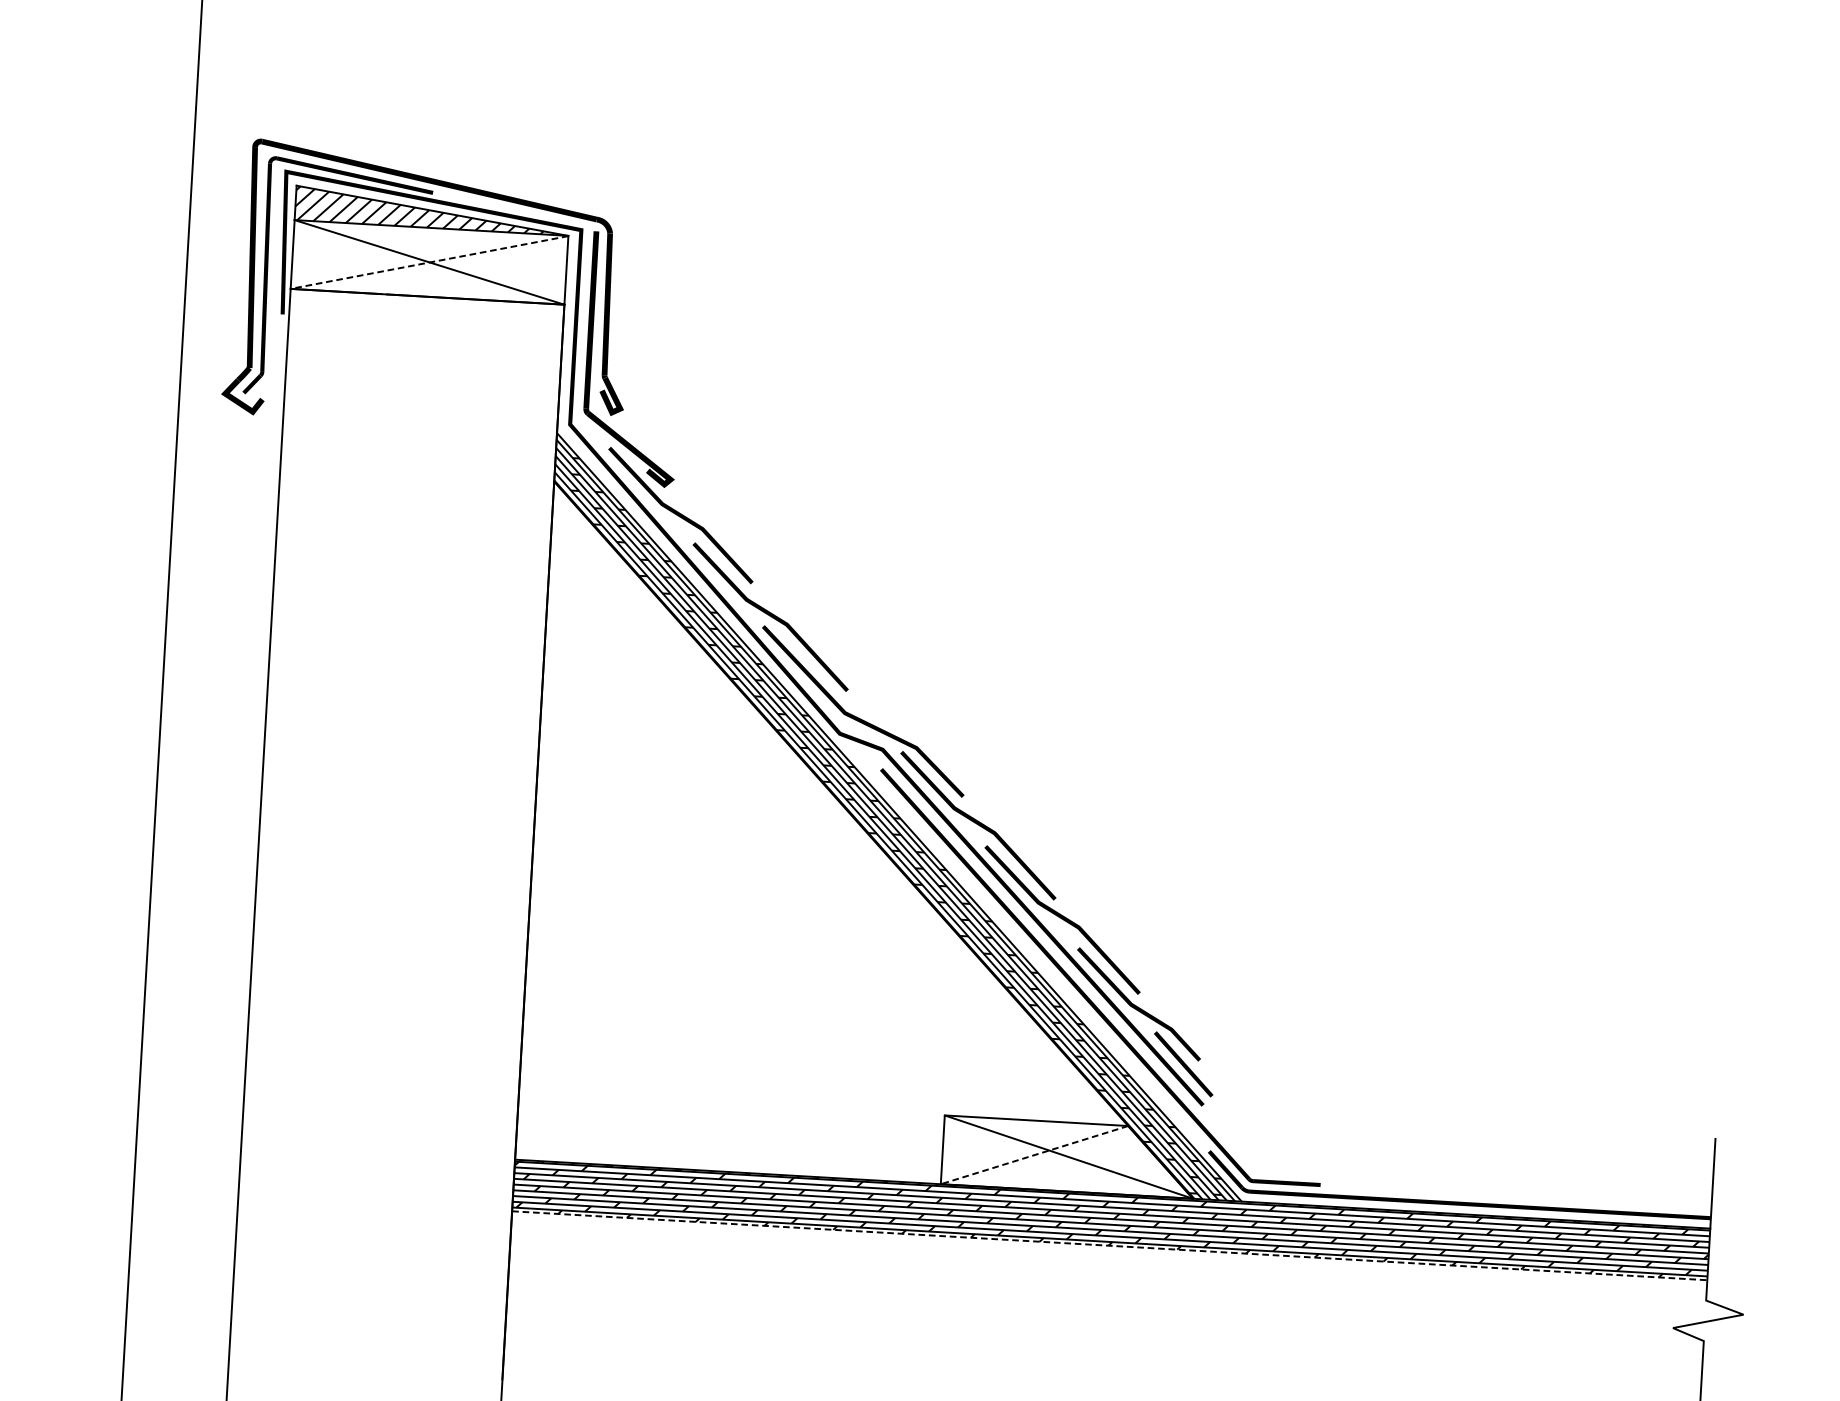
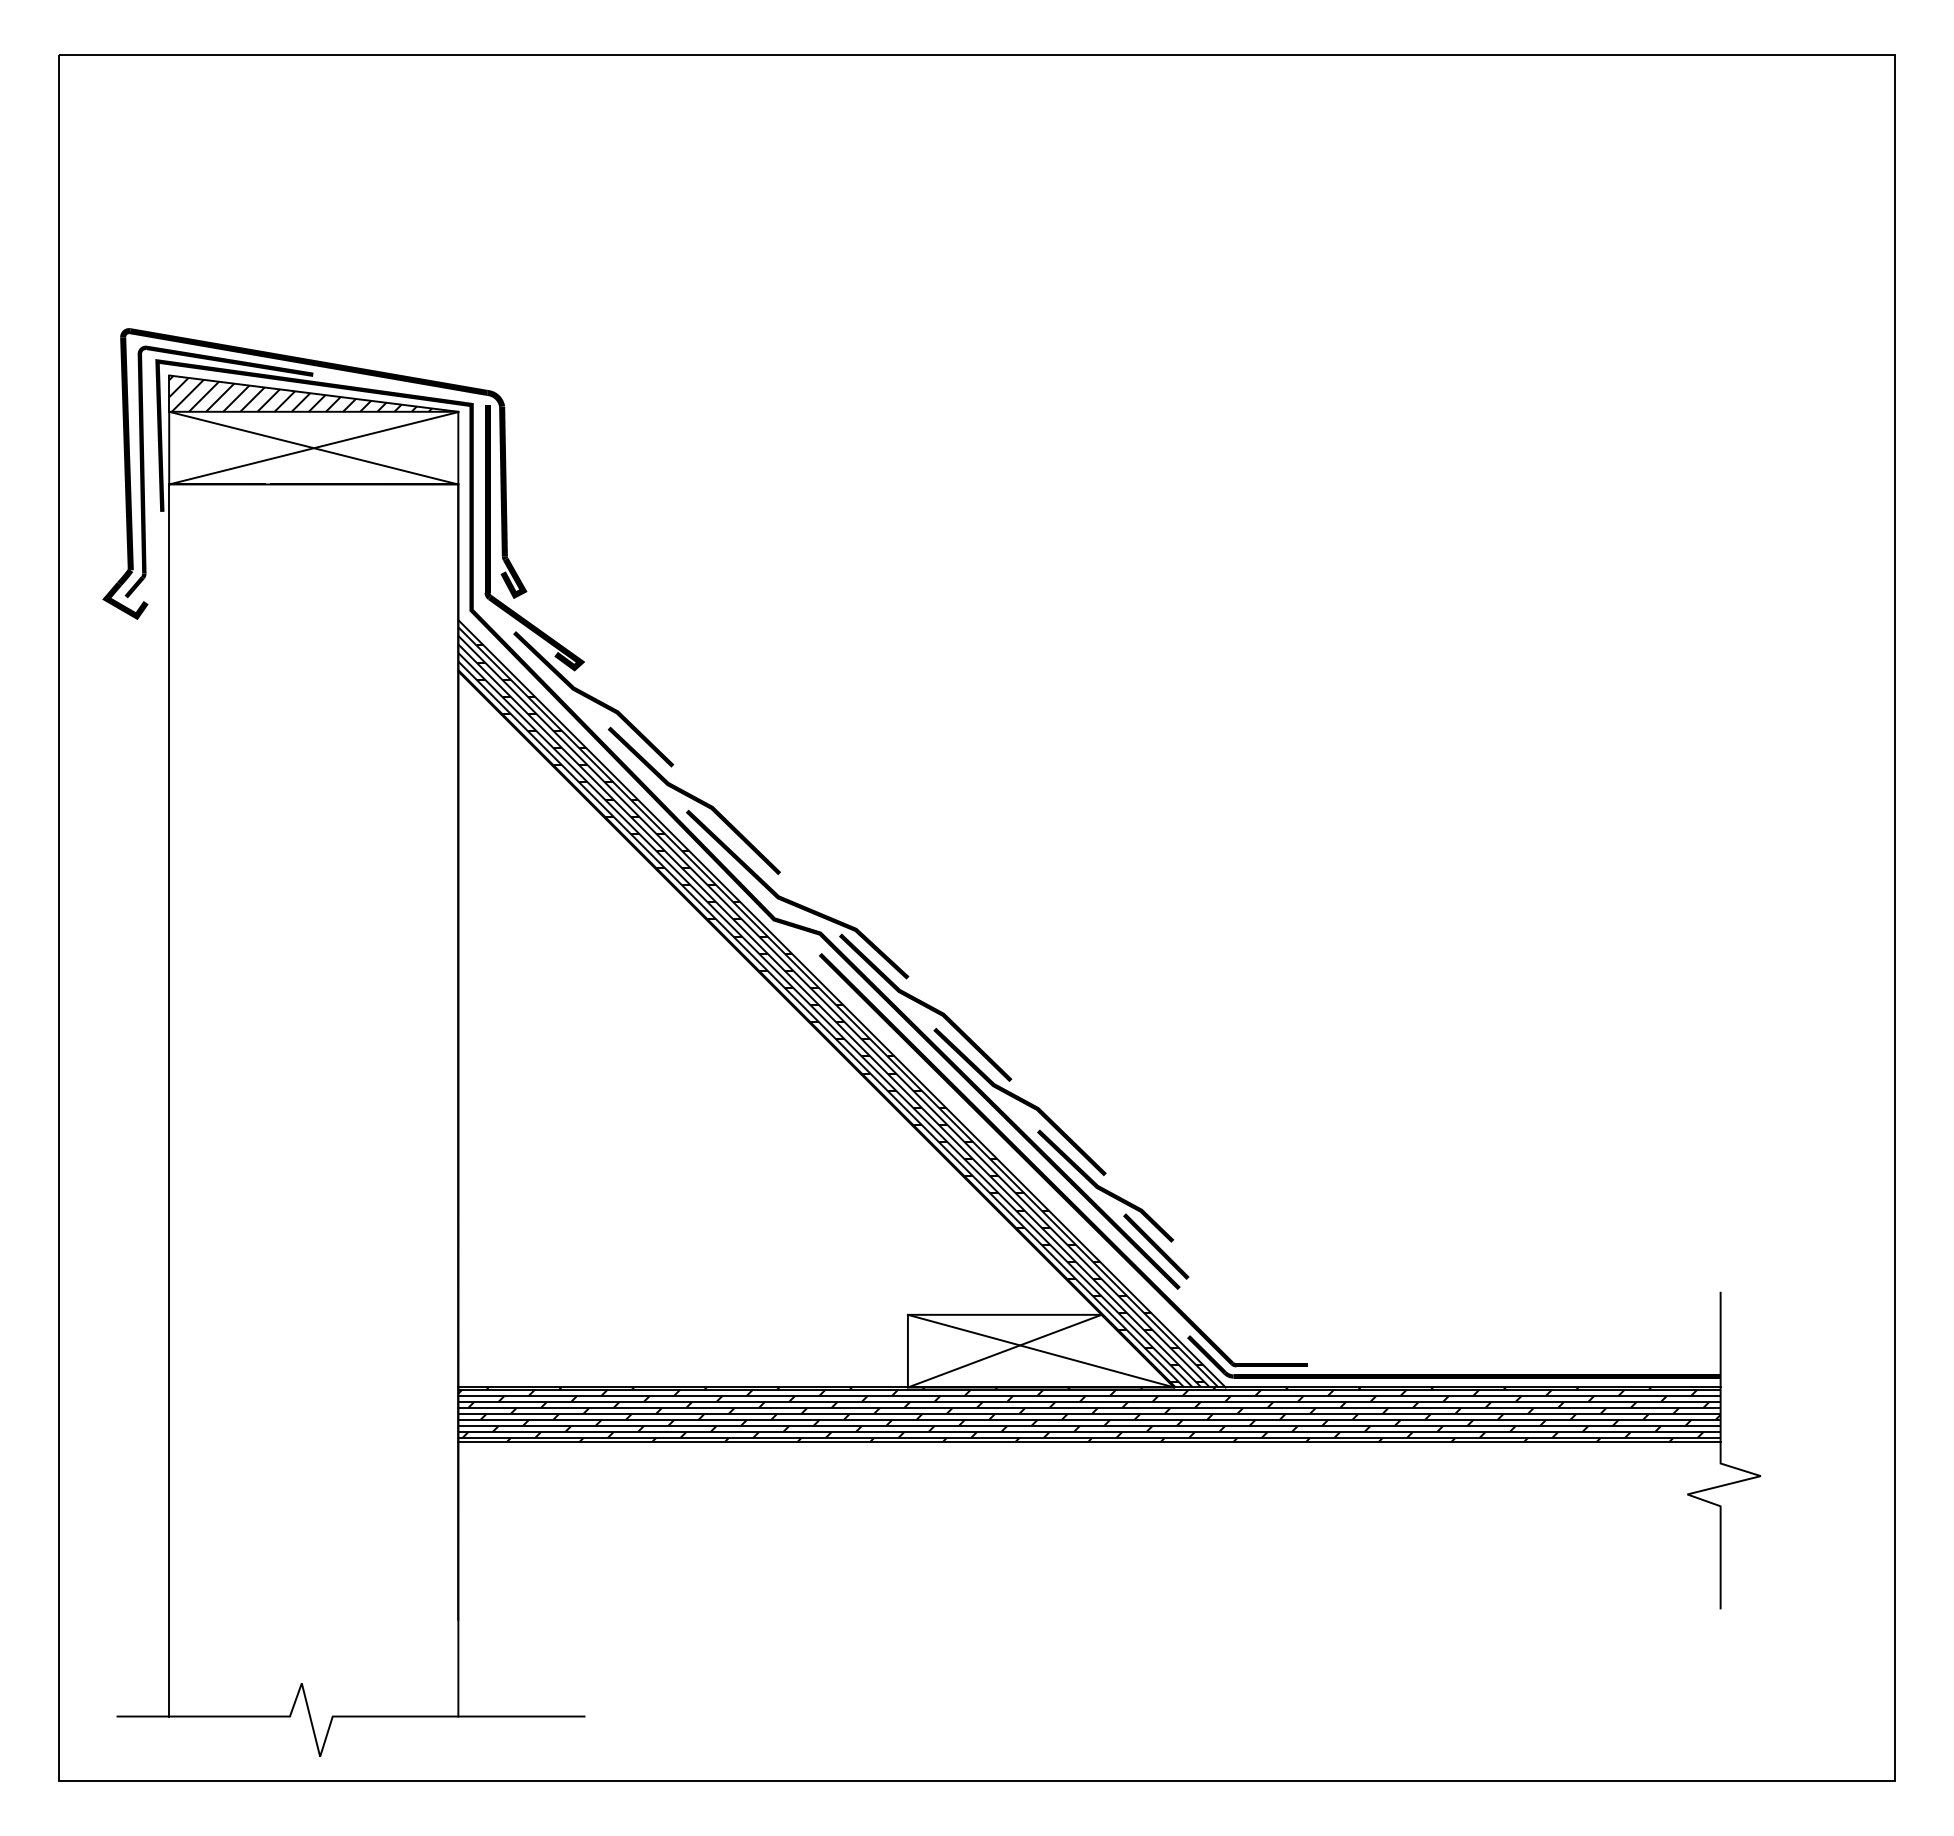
line: (429, 262) -> (313, 448), dashed -> solid
line: (1034, 1155) -> (1004, 1351), dashed -> solid
line: (1109, 1246) -> (1089, 1442), dashed -> solid

